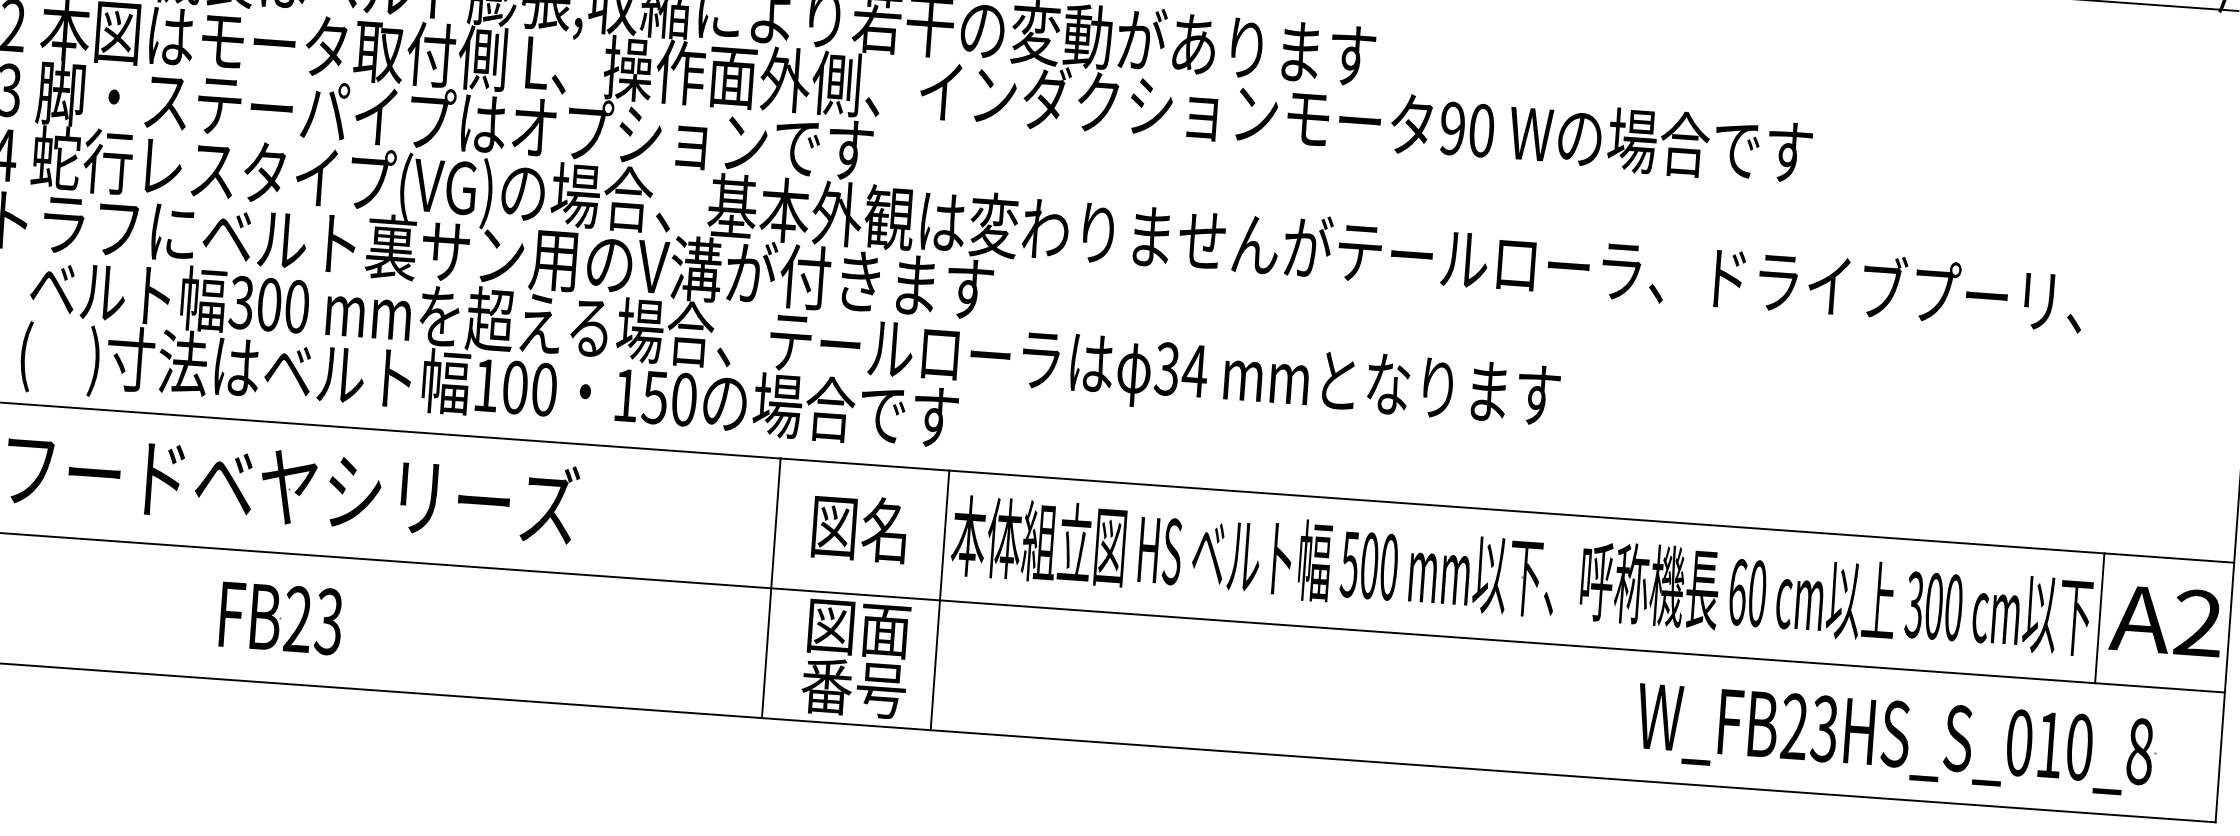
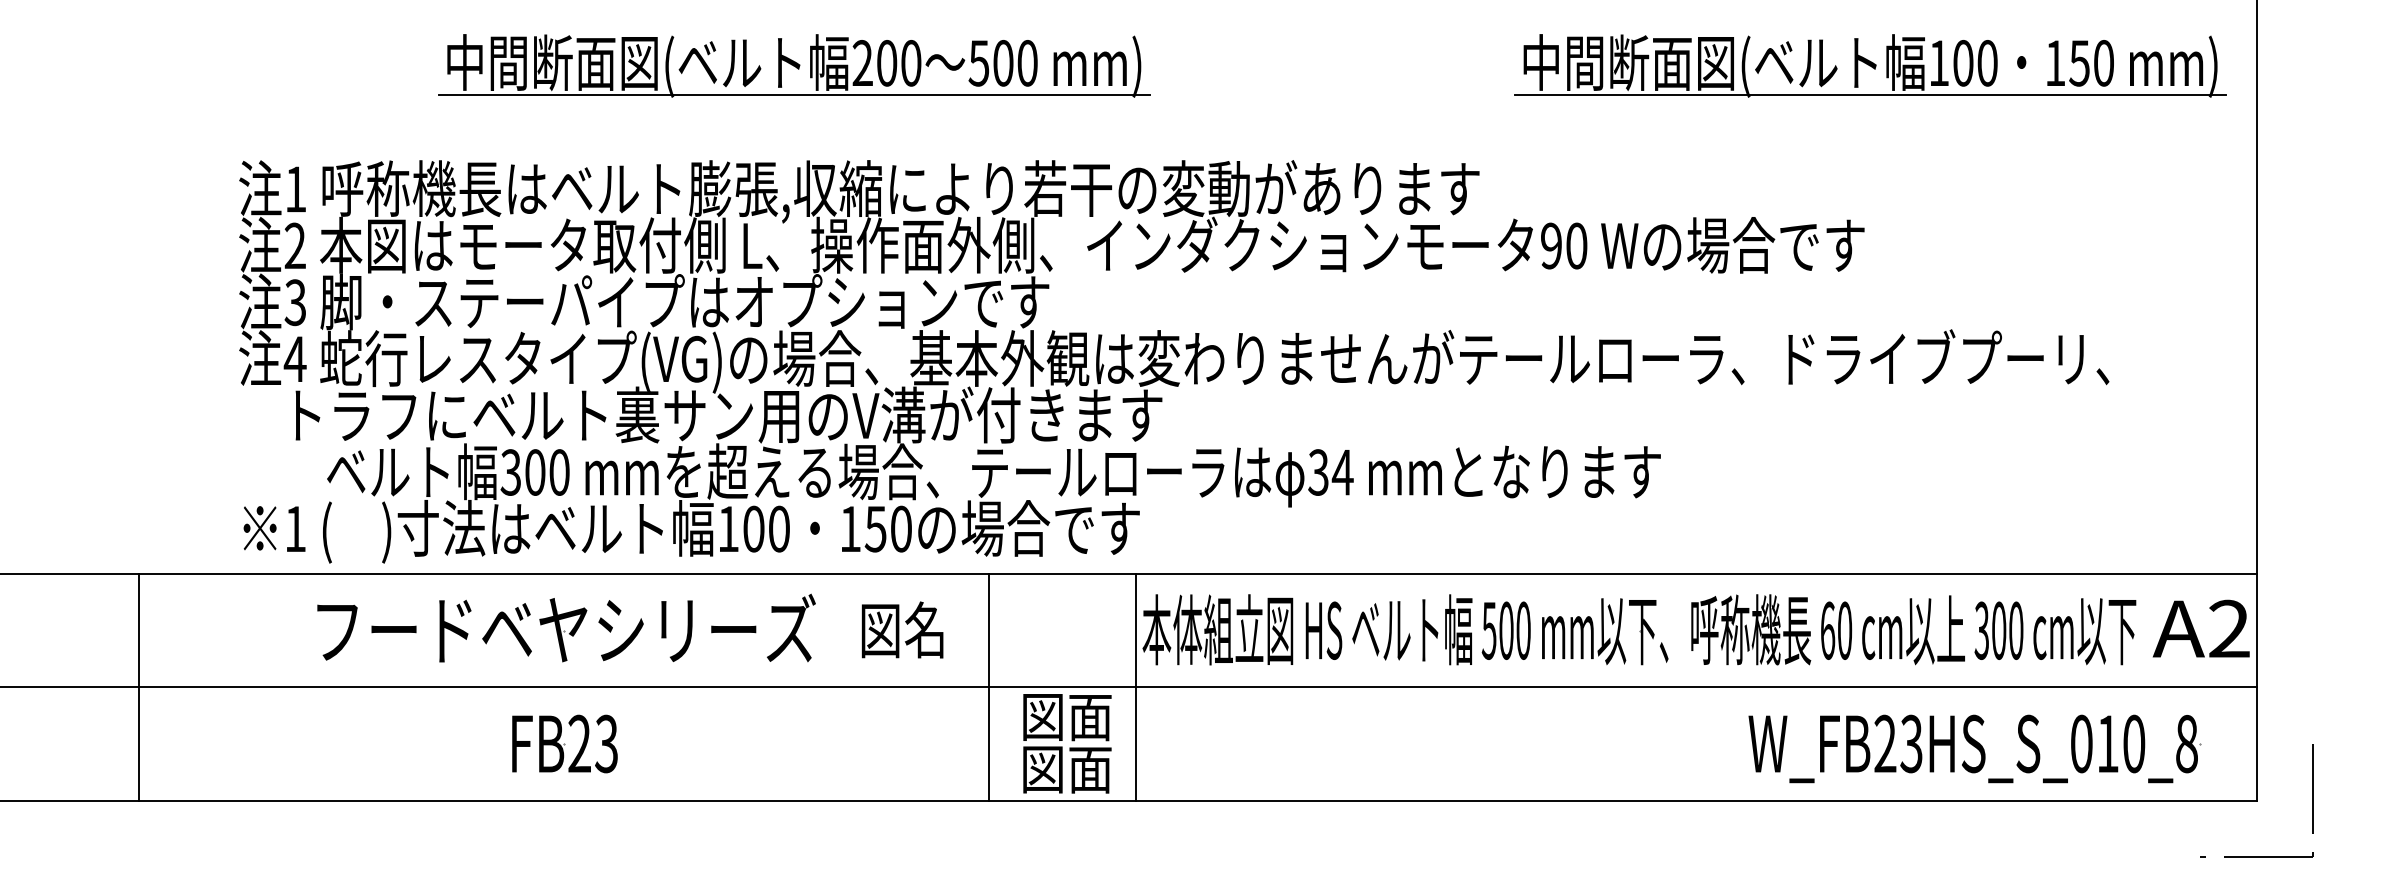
text: (859, 527) -> (902, 629), moved
line: (2099, 617) -> (2143, 630), removed
text: (853, 687) -> (1066, 768), 番号 -> 図面

